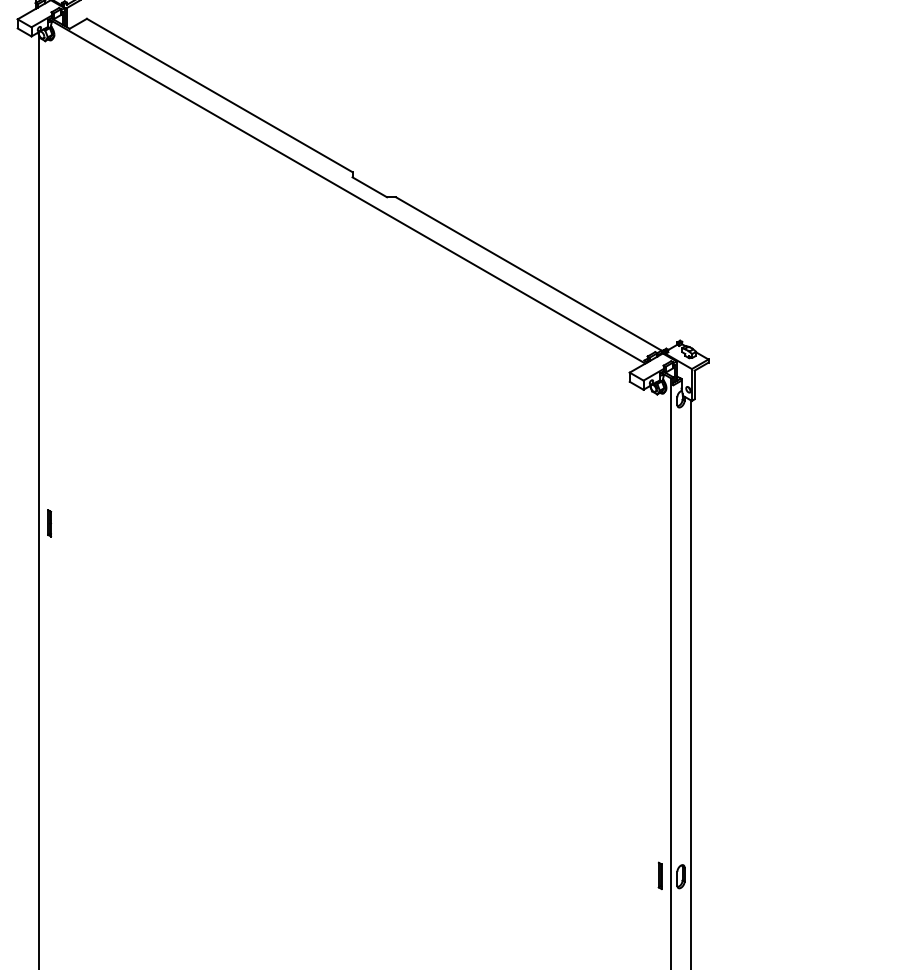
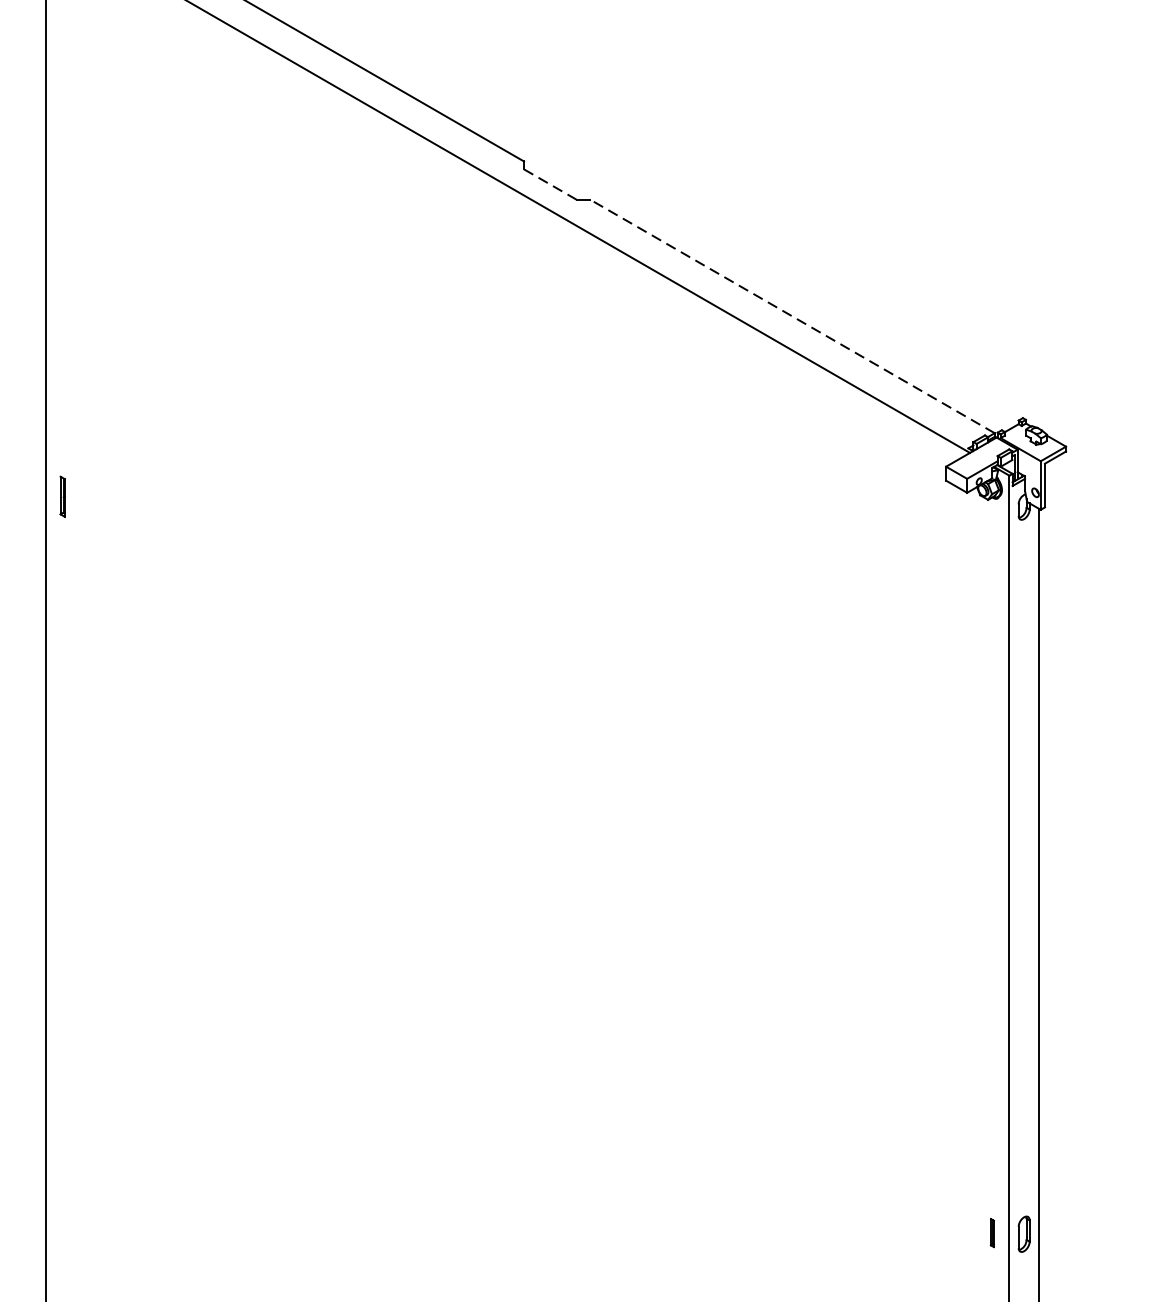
line: (369, 187) -> (549, 184), solid -> dashed
line: (528, 273) -> (791, 315), solid -> dashed
part: (49, 523) -> (62, 496), moved
part: (659, 875) -> (991, 1232), size x0.7

